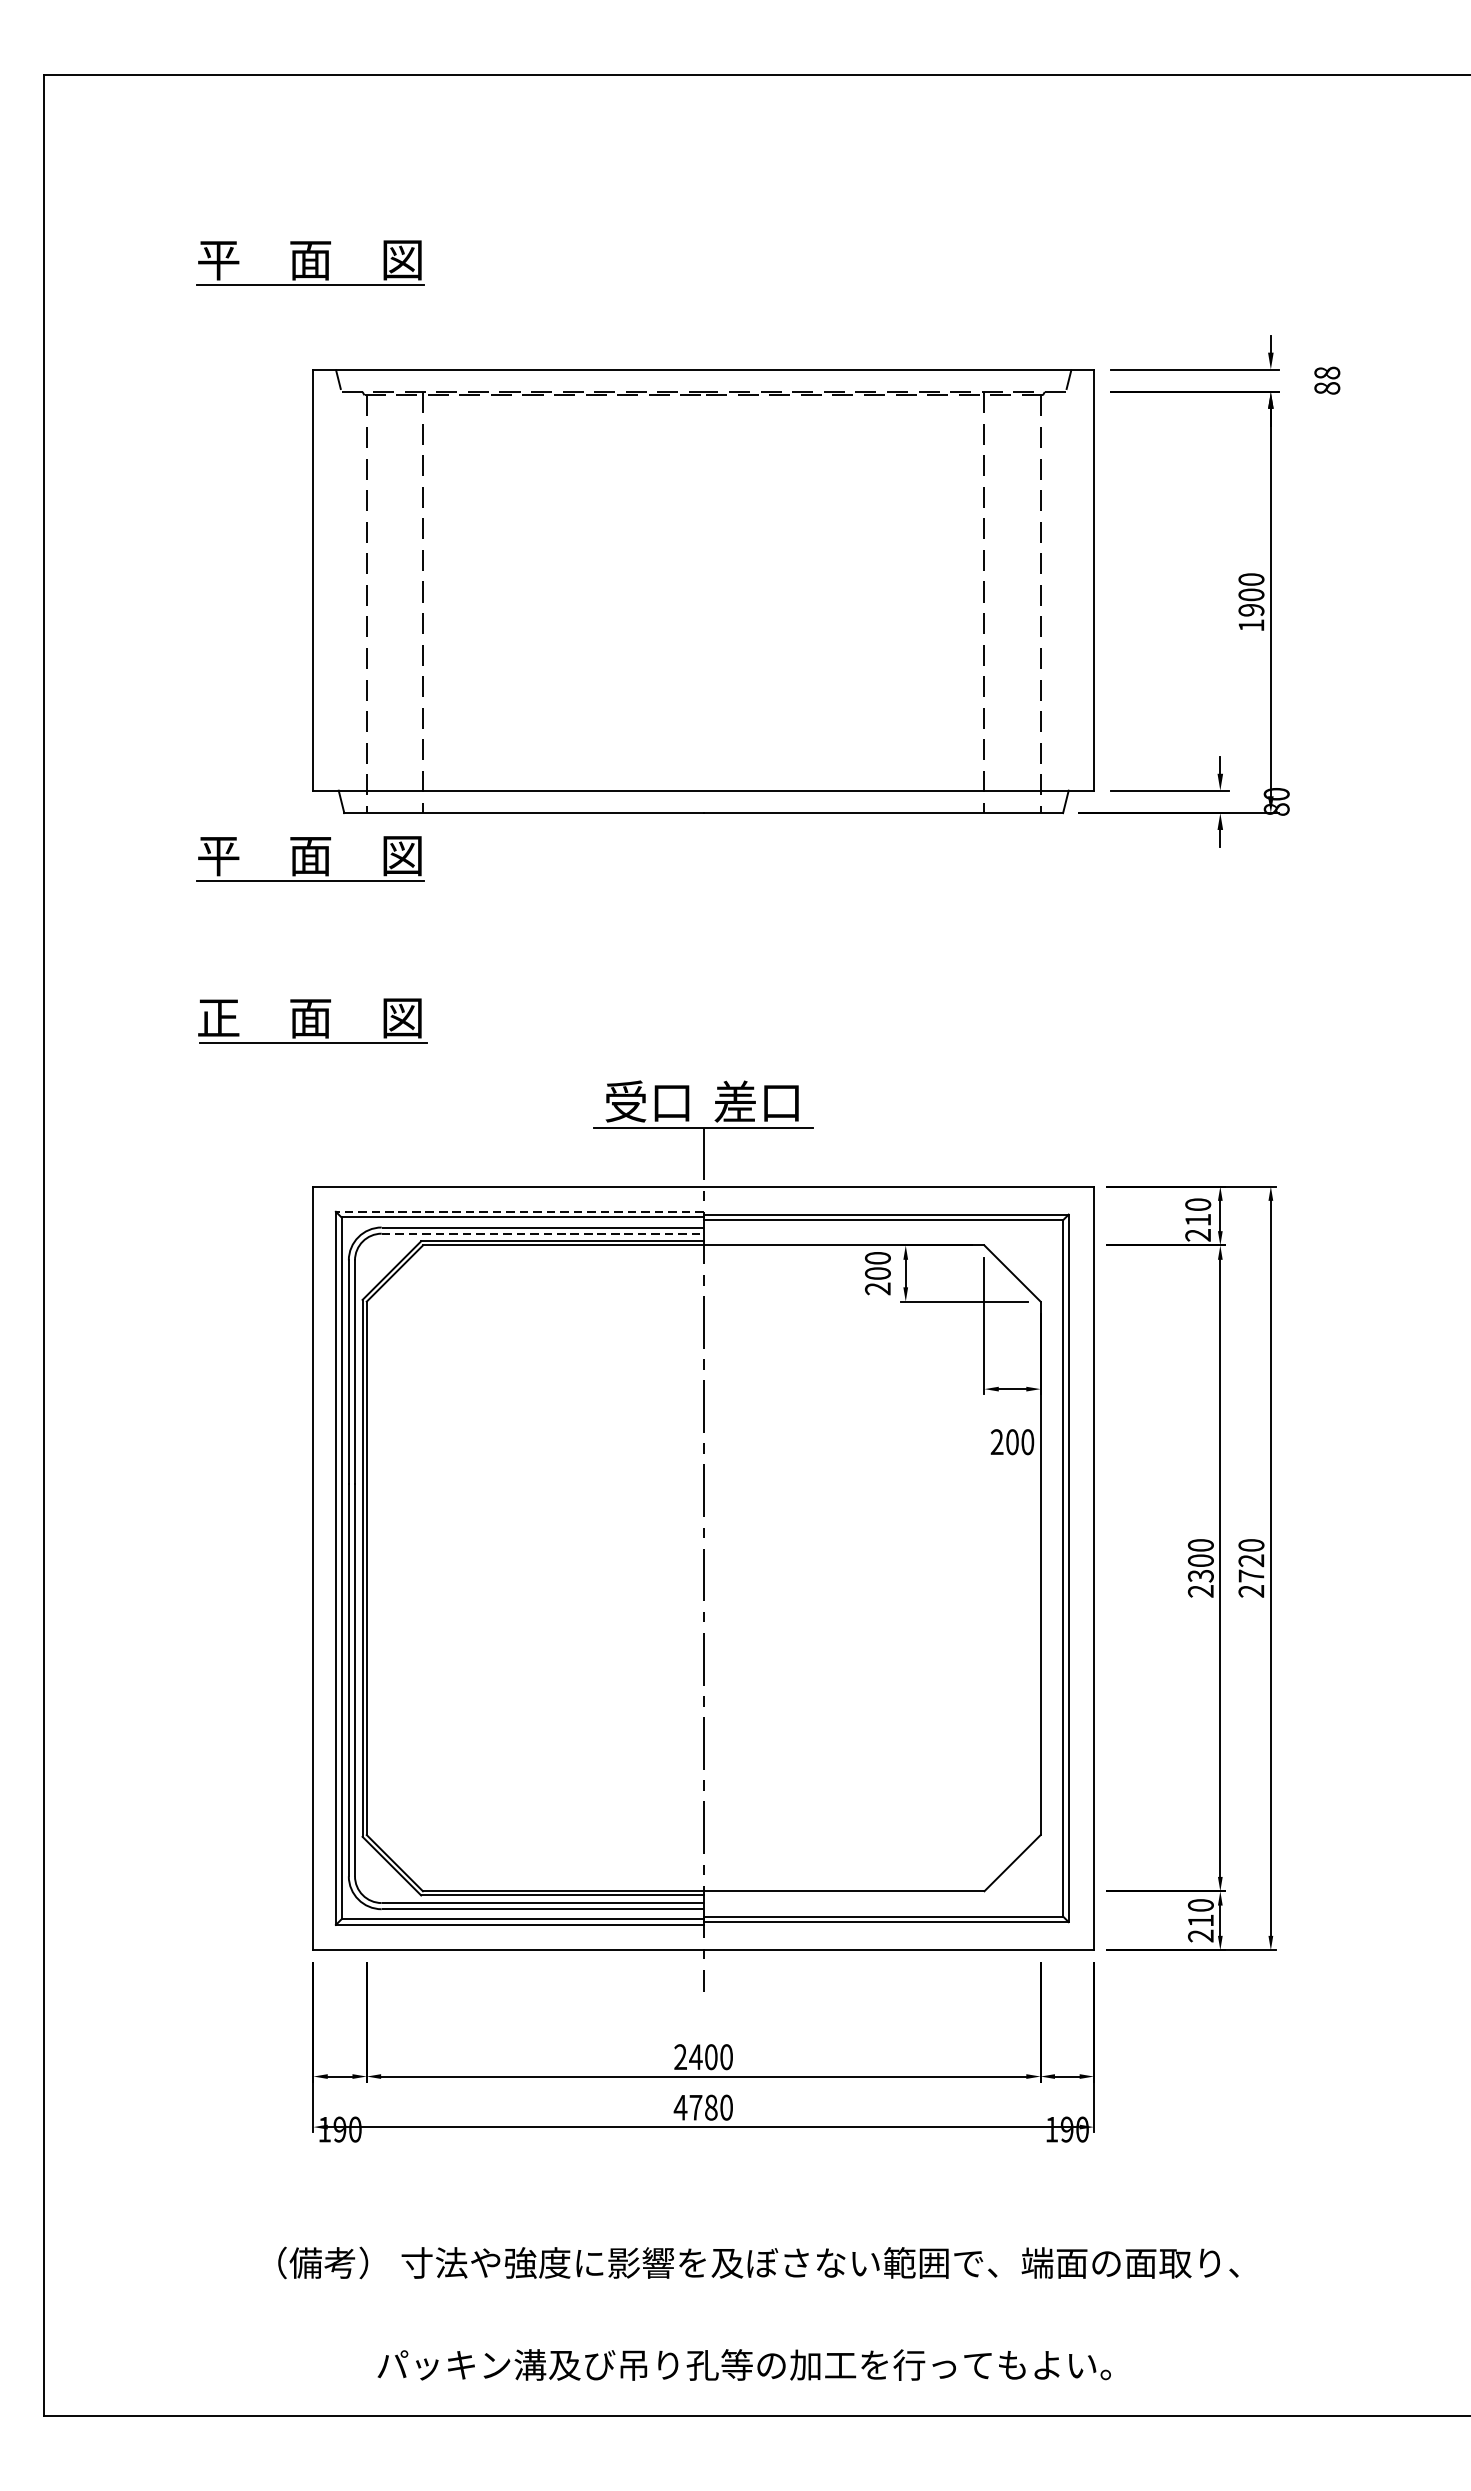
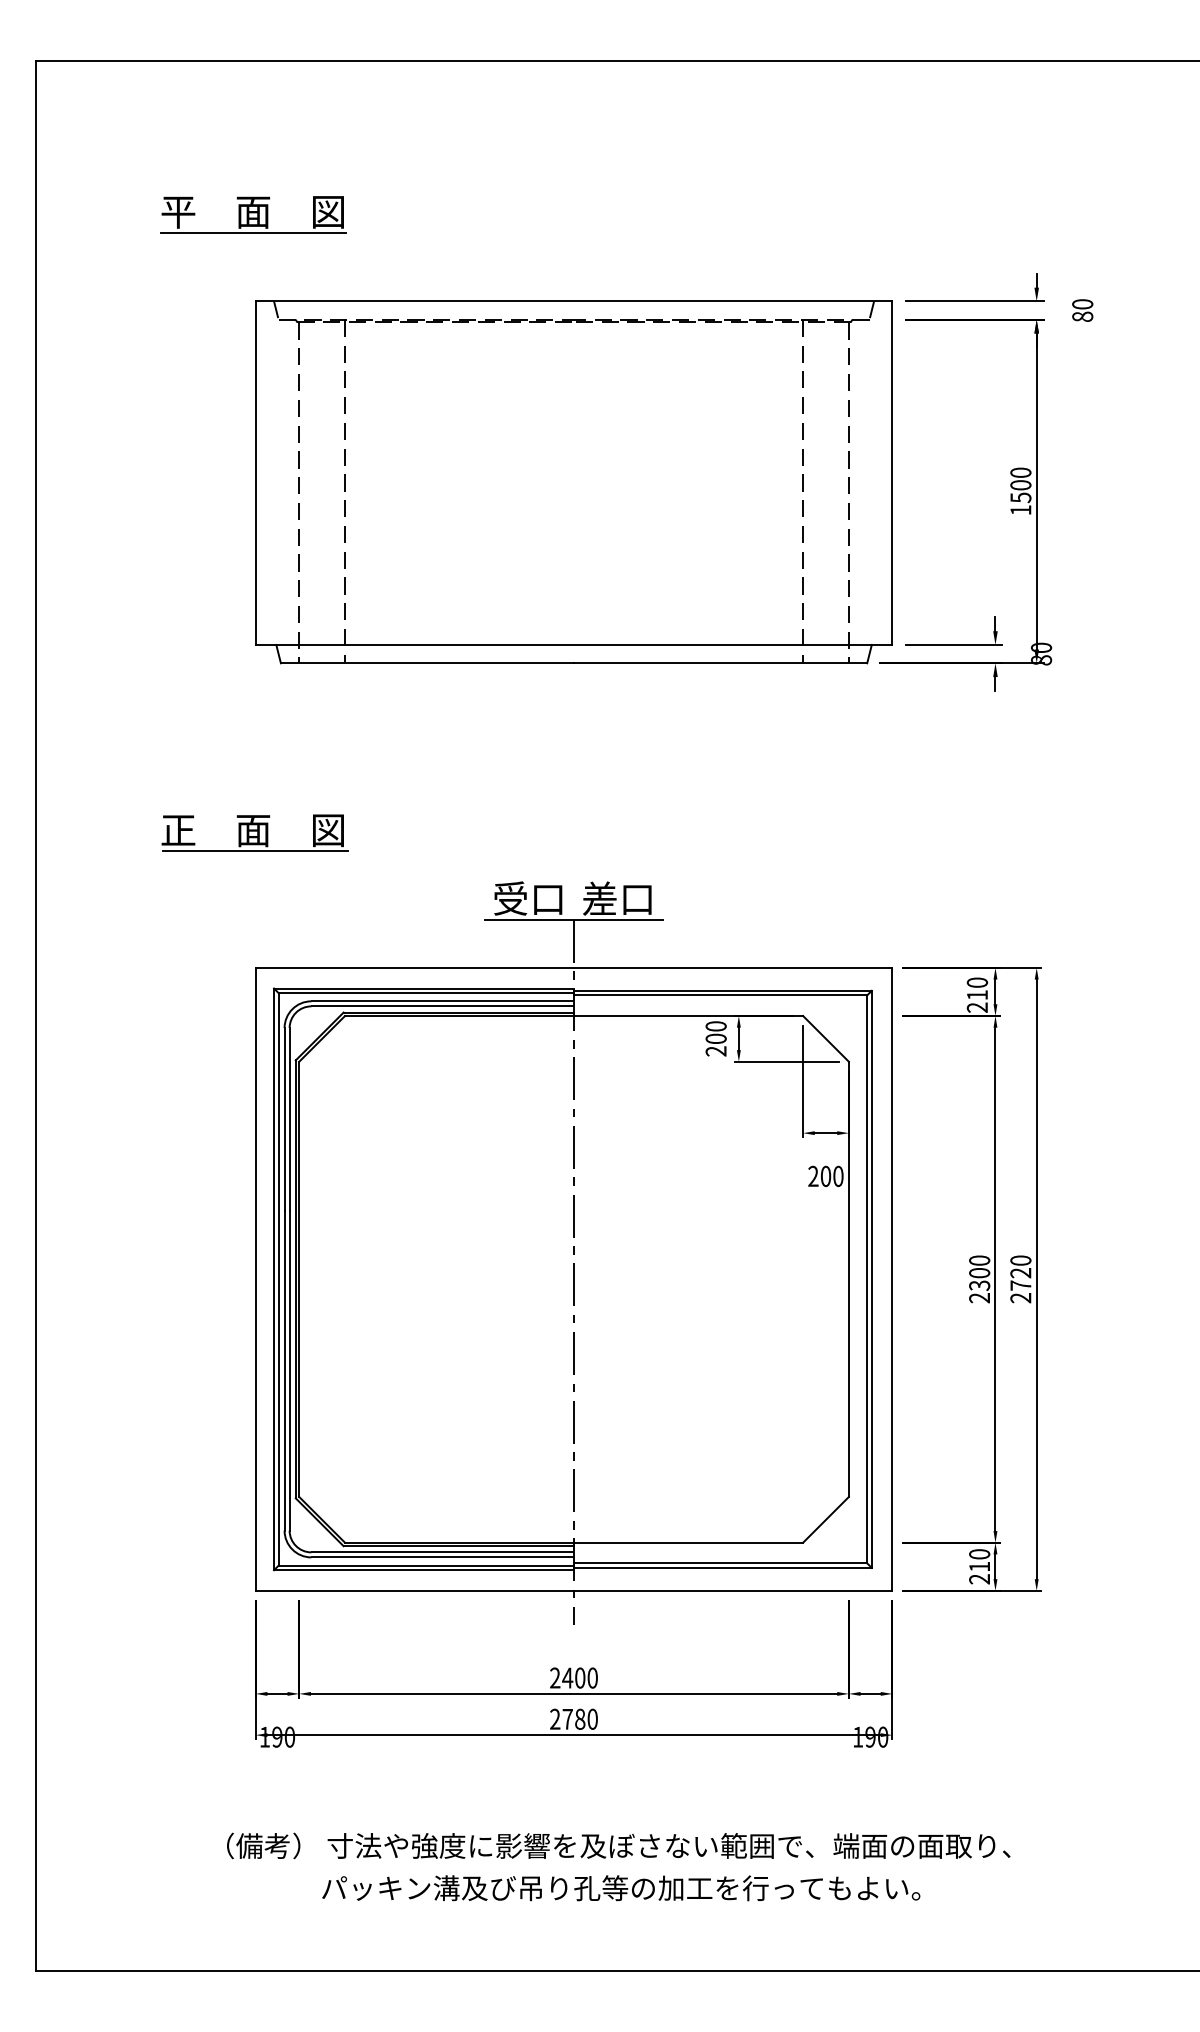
text: (1326, 373) -> (1082, 304), 88 -> 80
text: (1250, 609) -> (1020, 497), 1900 -> 1500
part: (310, 858) -> (253, 700), removed
line: (519, 1211) -> (423, 988), dashed -> solid
line: (543, 1233) -> (443, 1006), dashed -> solid
text: (679, 2106) -> (554, 1718), 4780 -> 2780
text: (744, 2365) -> (621, 1888), moved

